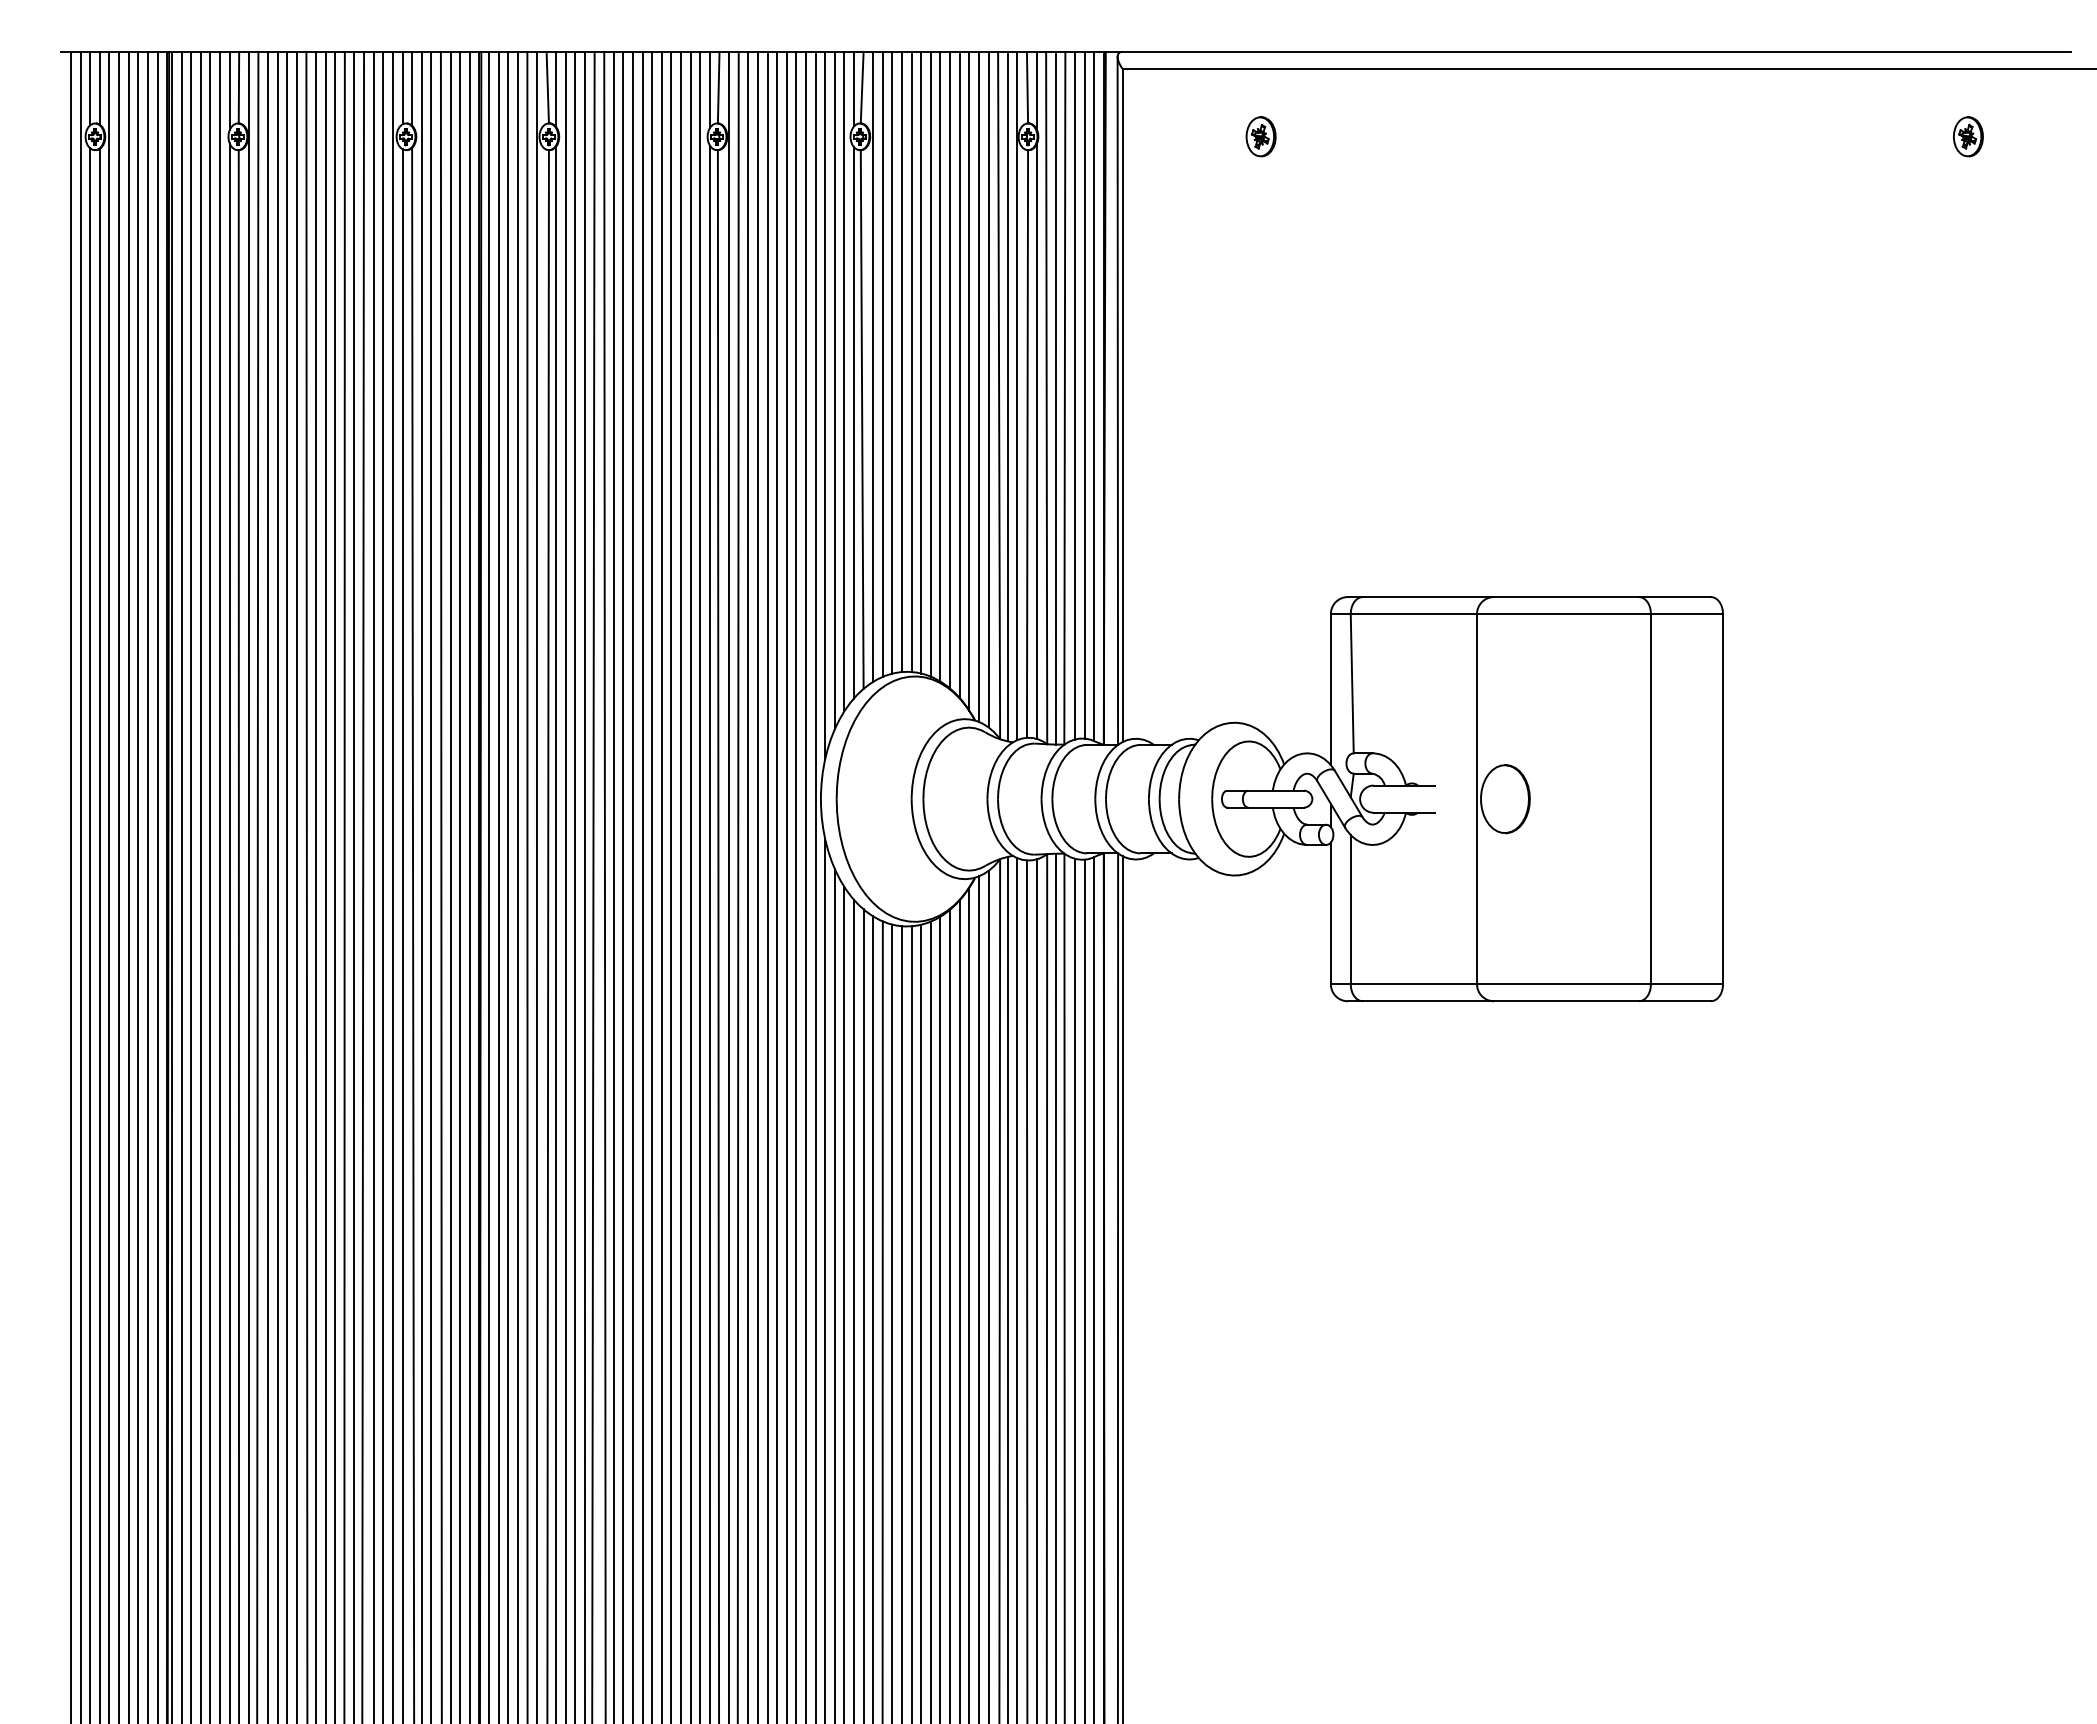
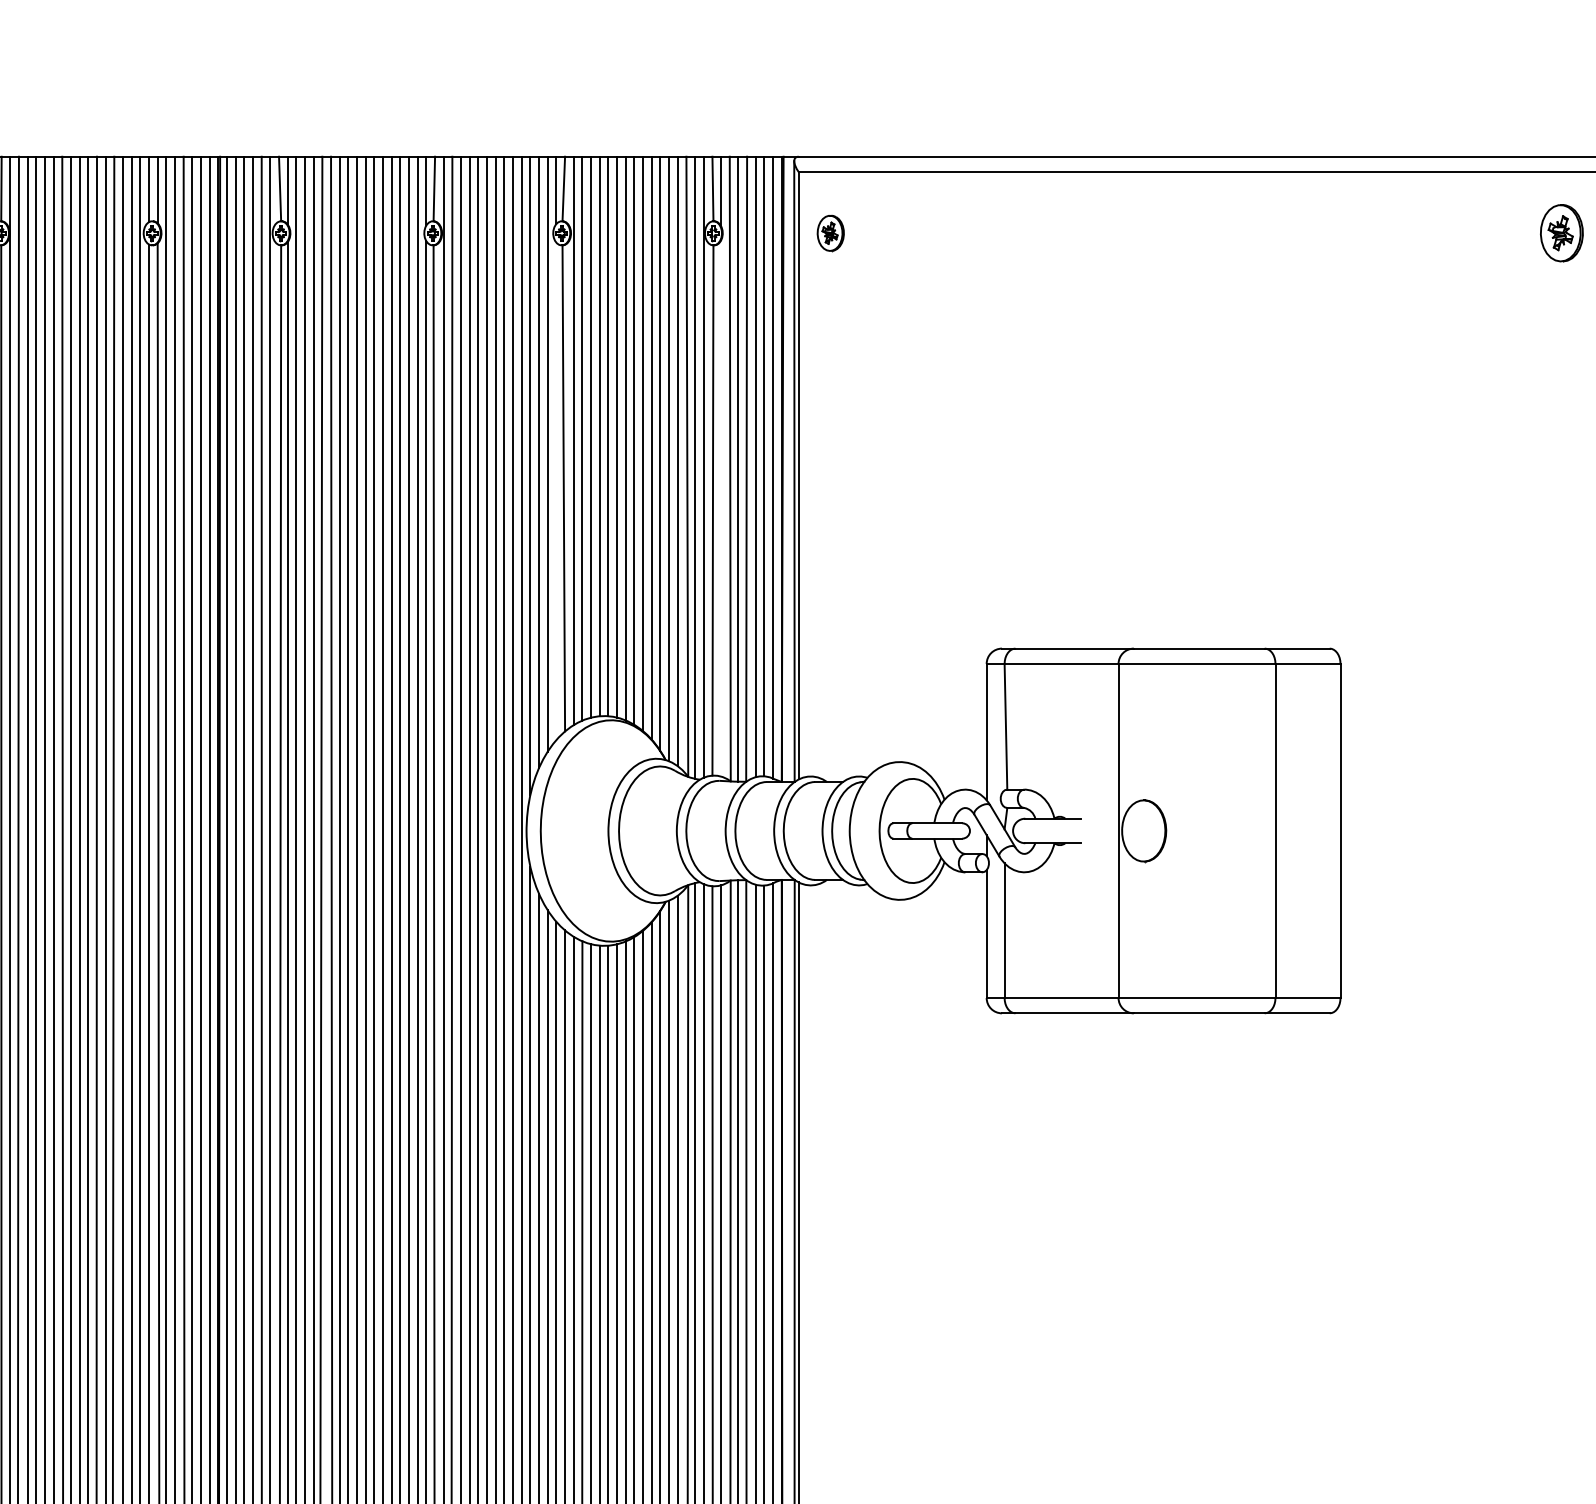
part: (1260, 136) -> (830, 233), moved
part: (1968, 136) -> (1562, 233), size x1.6
line: (854, 422) -> (556, 491), removed
line: (1036, 441) -> (721, 508), removed

